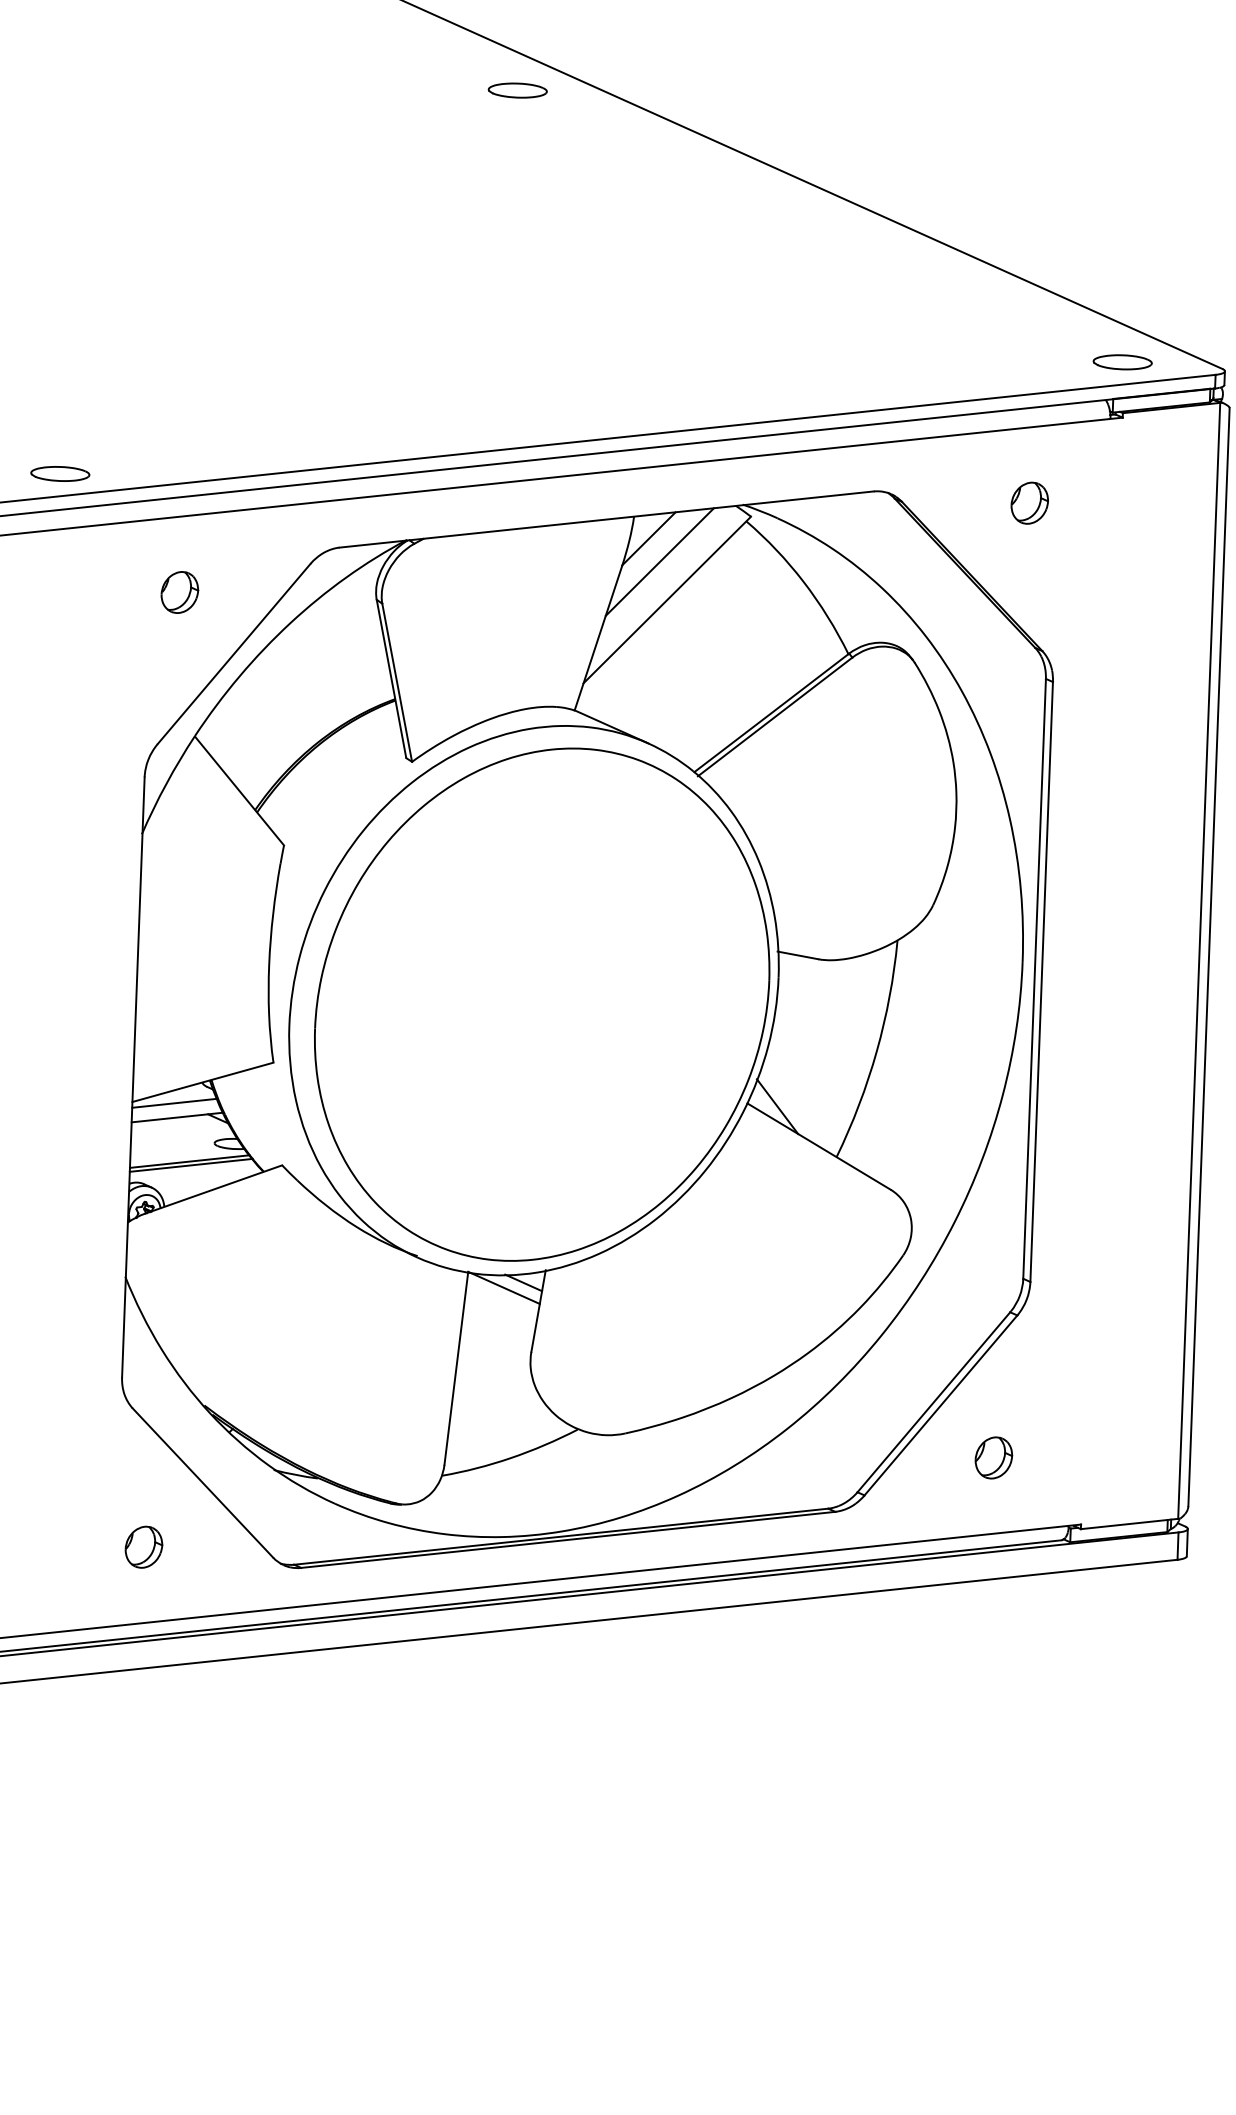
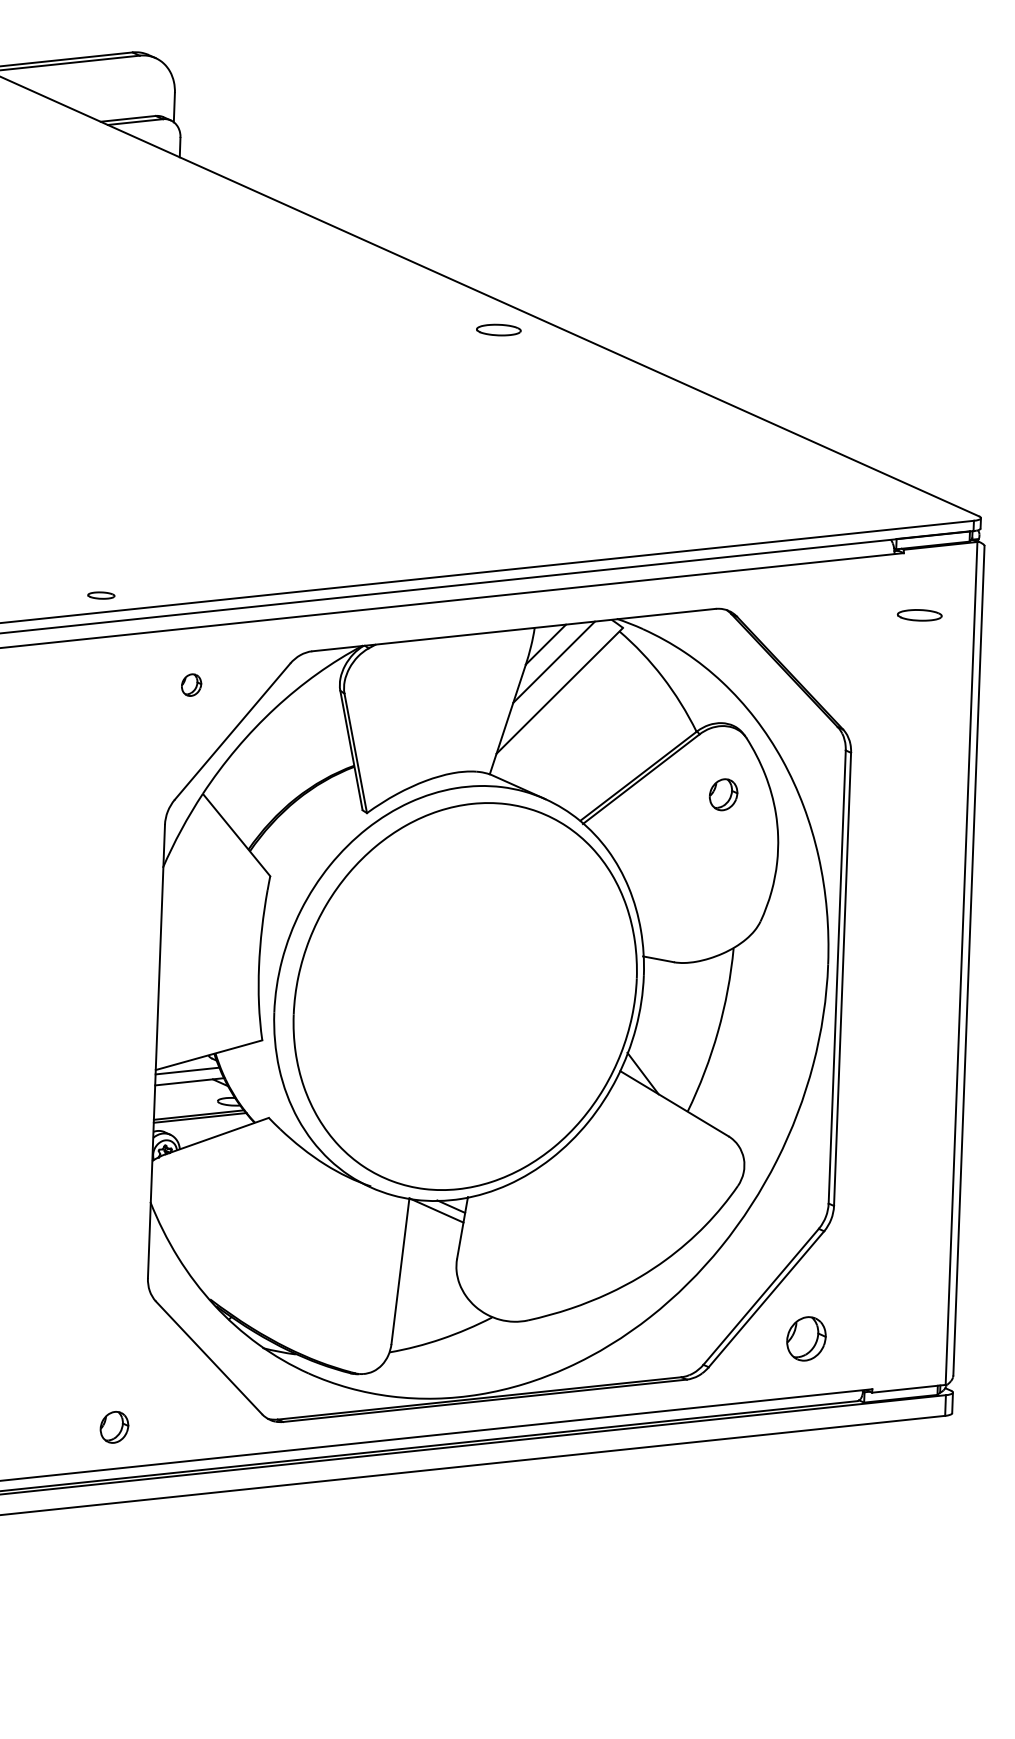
part: (517, 89) -> (498, 329), moved
part: (1122, 362) -> (919, 615), moved
part: (60, 473) -> (101, 595), size x0.6
part: (1029, 502) -> (723, 794), moved
part: (179, 591) -> (191, 684), size x0.7
part: (993, 1457) -> (806, 1338), size x1.4
part: (143, 1547) -> (114, 1427), moved

